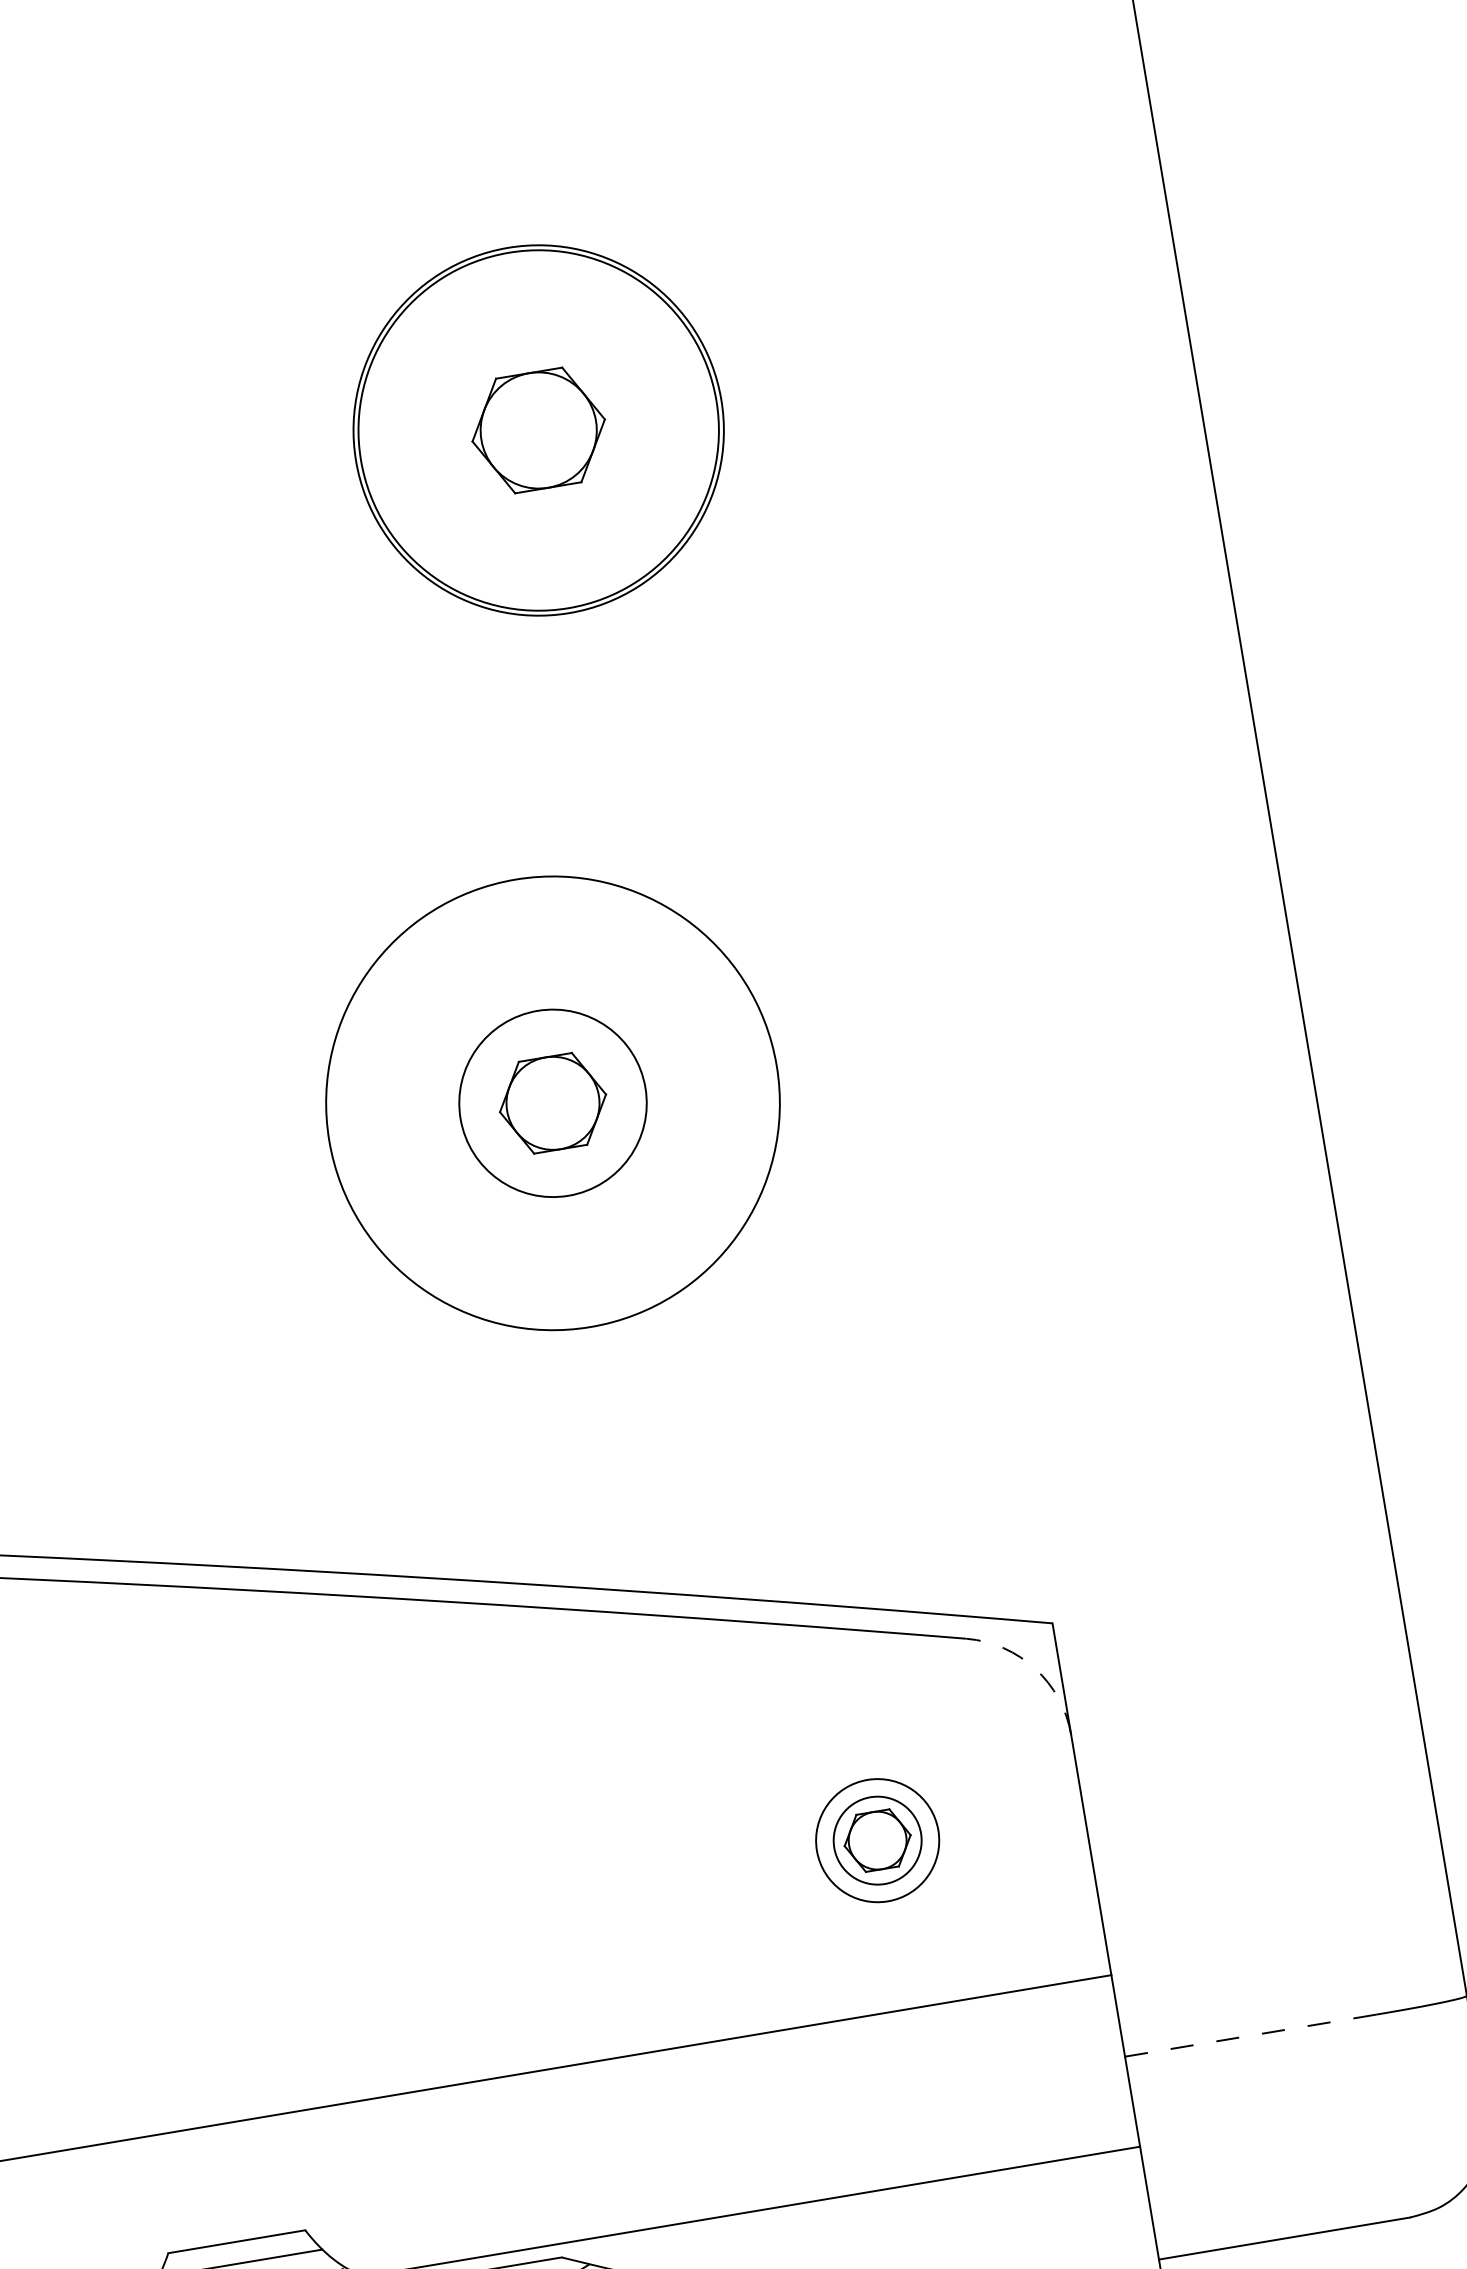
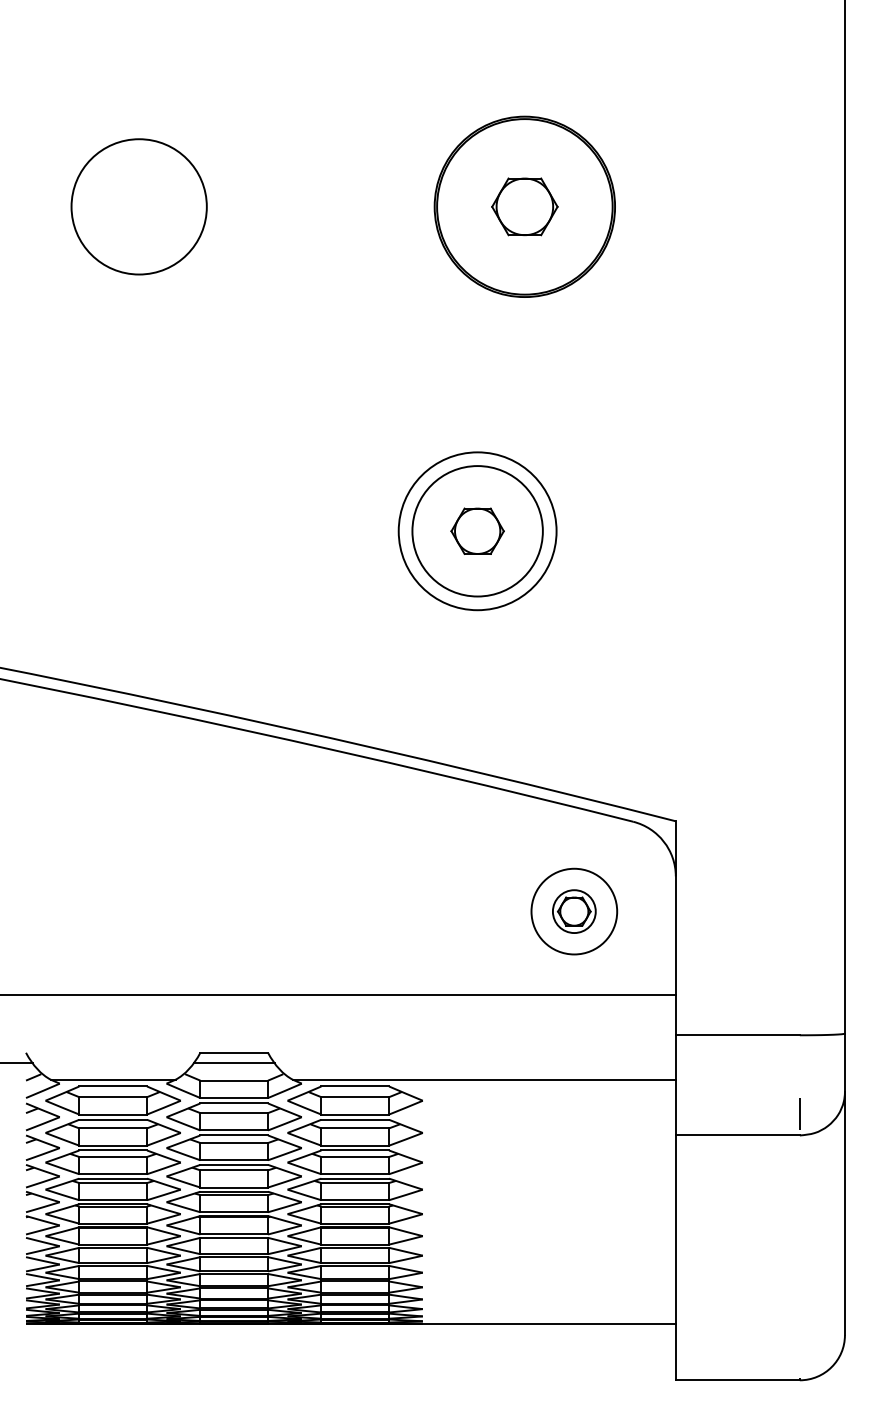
circle: (552, 1103) -> (477, 531), size x0.71
circle: (552, 1103) -> (477, 531), size x1.43
arc: (1034, 1668) -> (663, 841), dashed -> solid
circle: (877, 1840) -> (574, 911), size x1.43
line: (1249, 2036) -> (737, 1035), dashed -> solid
line: (1401, 2173) -> (799, 1113), added

